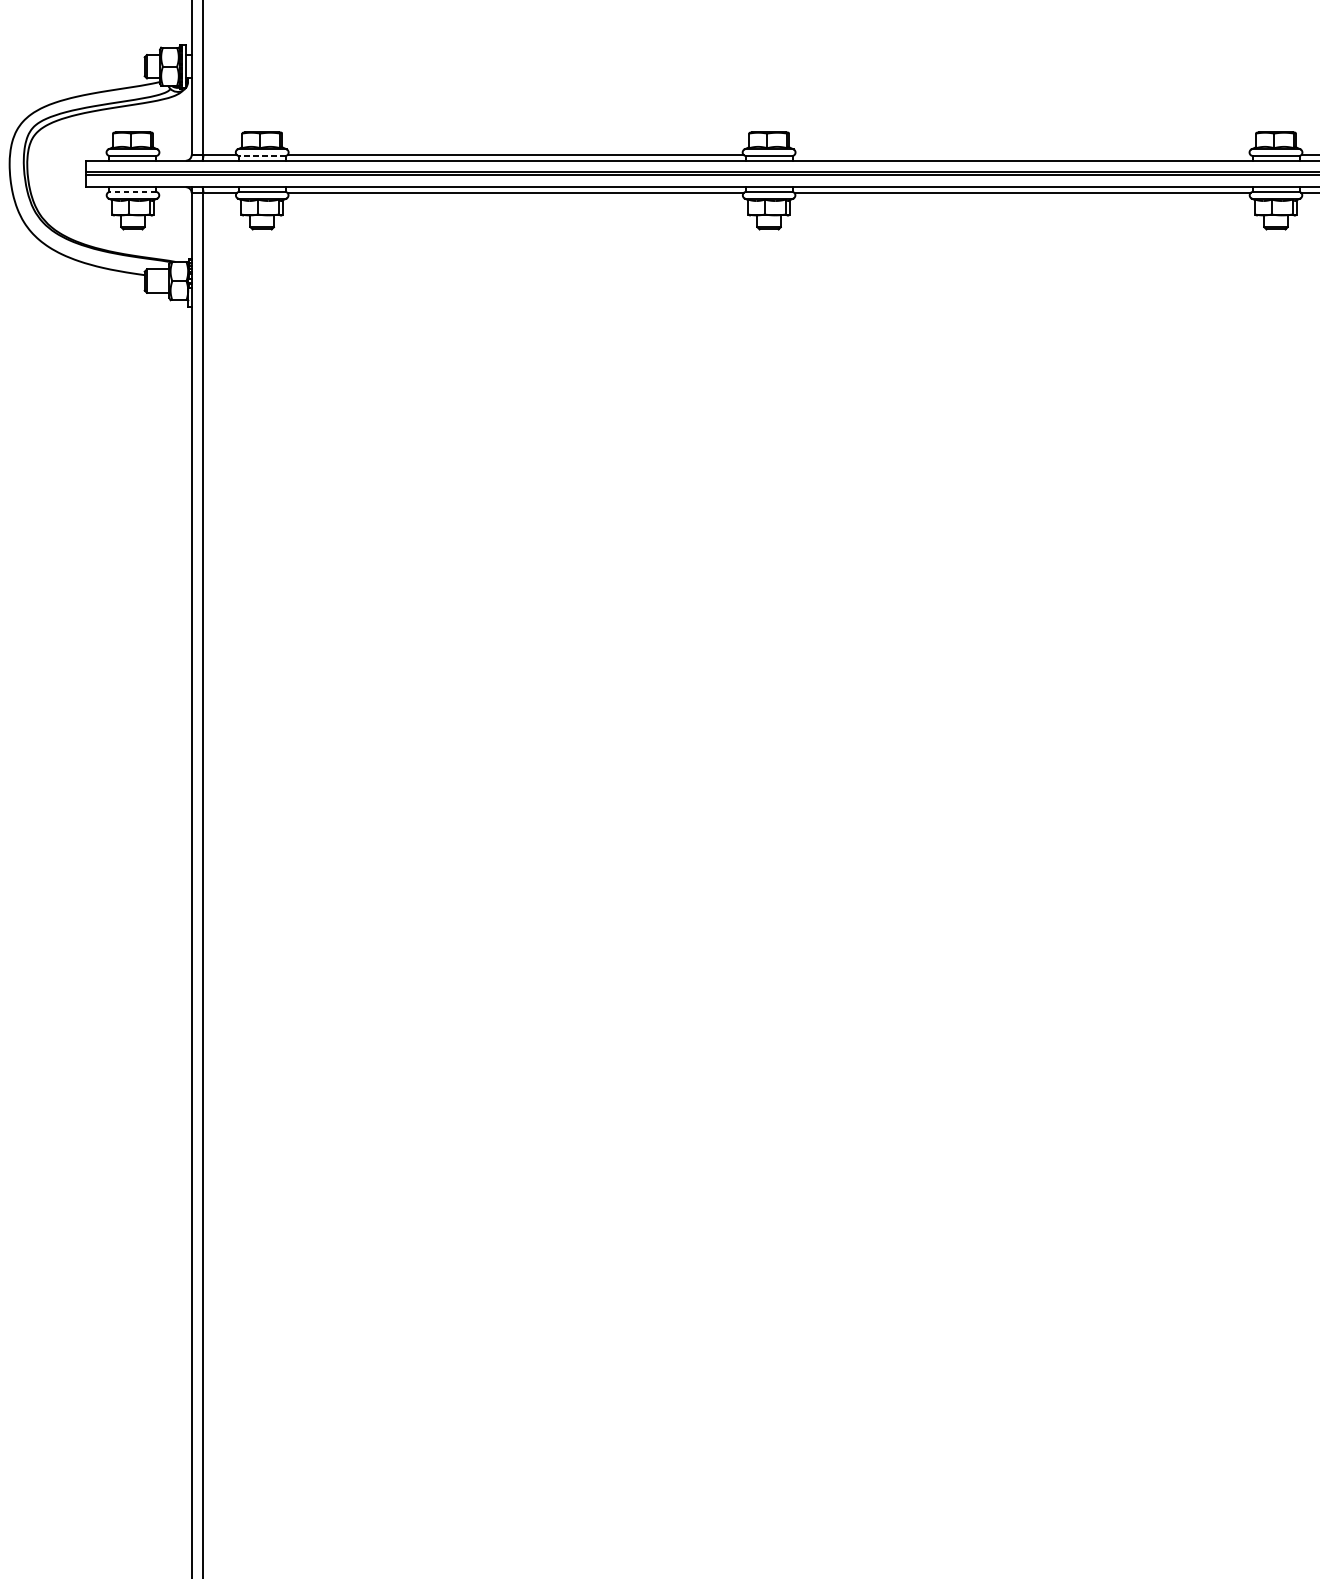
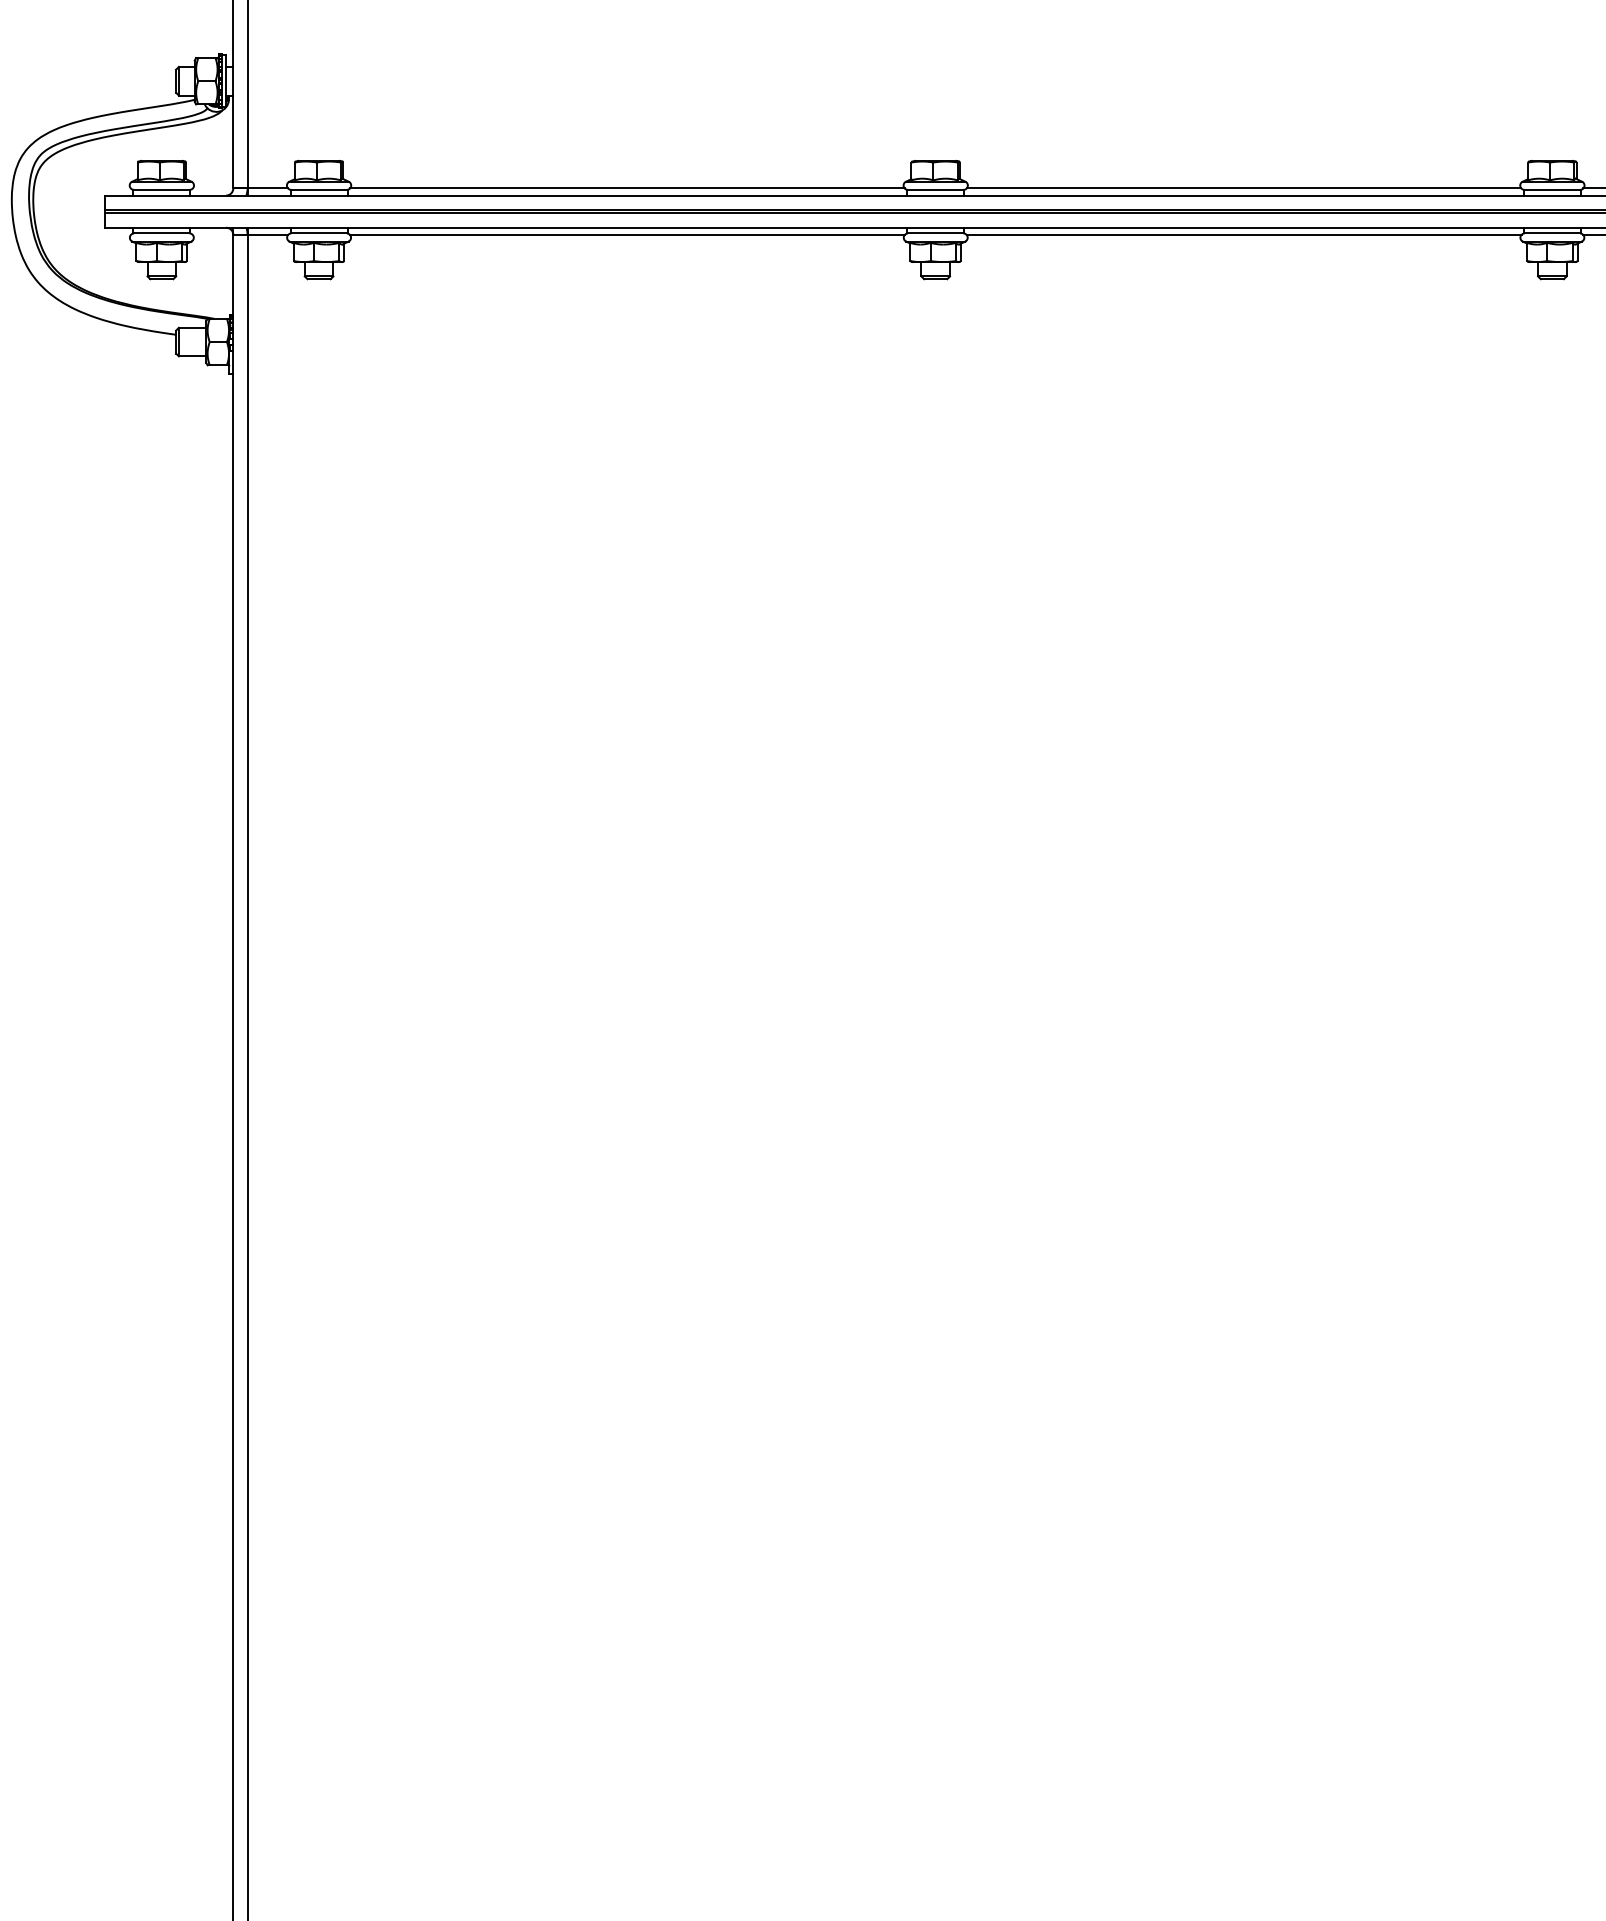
line: (1022, 154) -> (1243, 188), added
line: (262, 155) -> (319, 189), dashed -> solid
line: (132, 191) -> (161, 233), dashed -> solid

